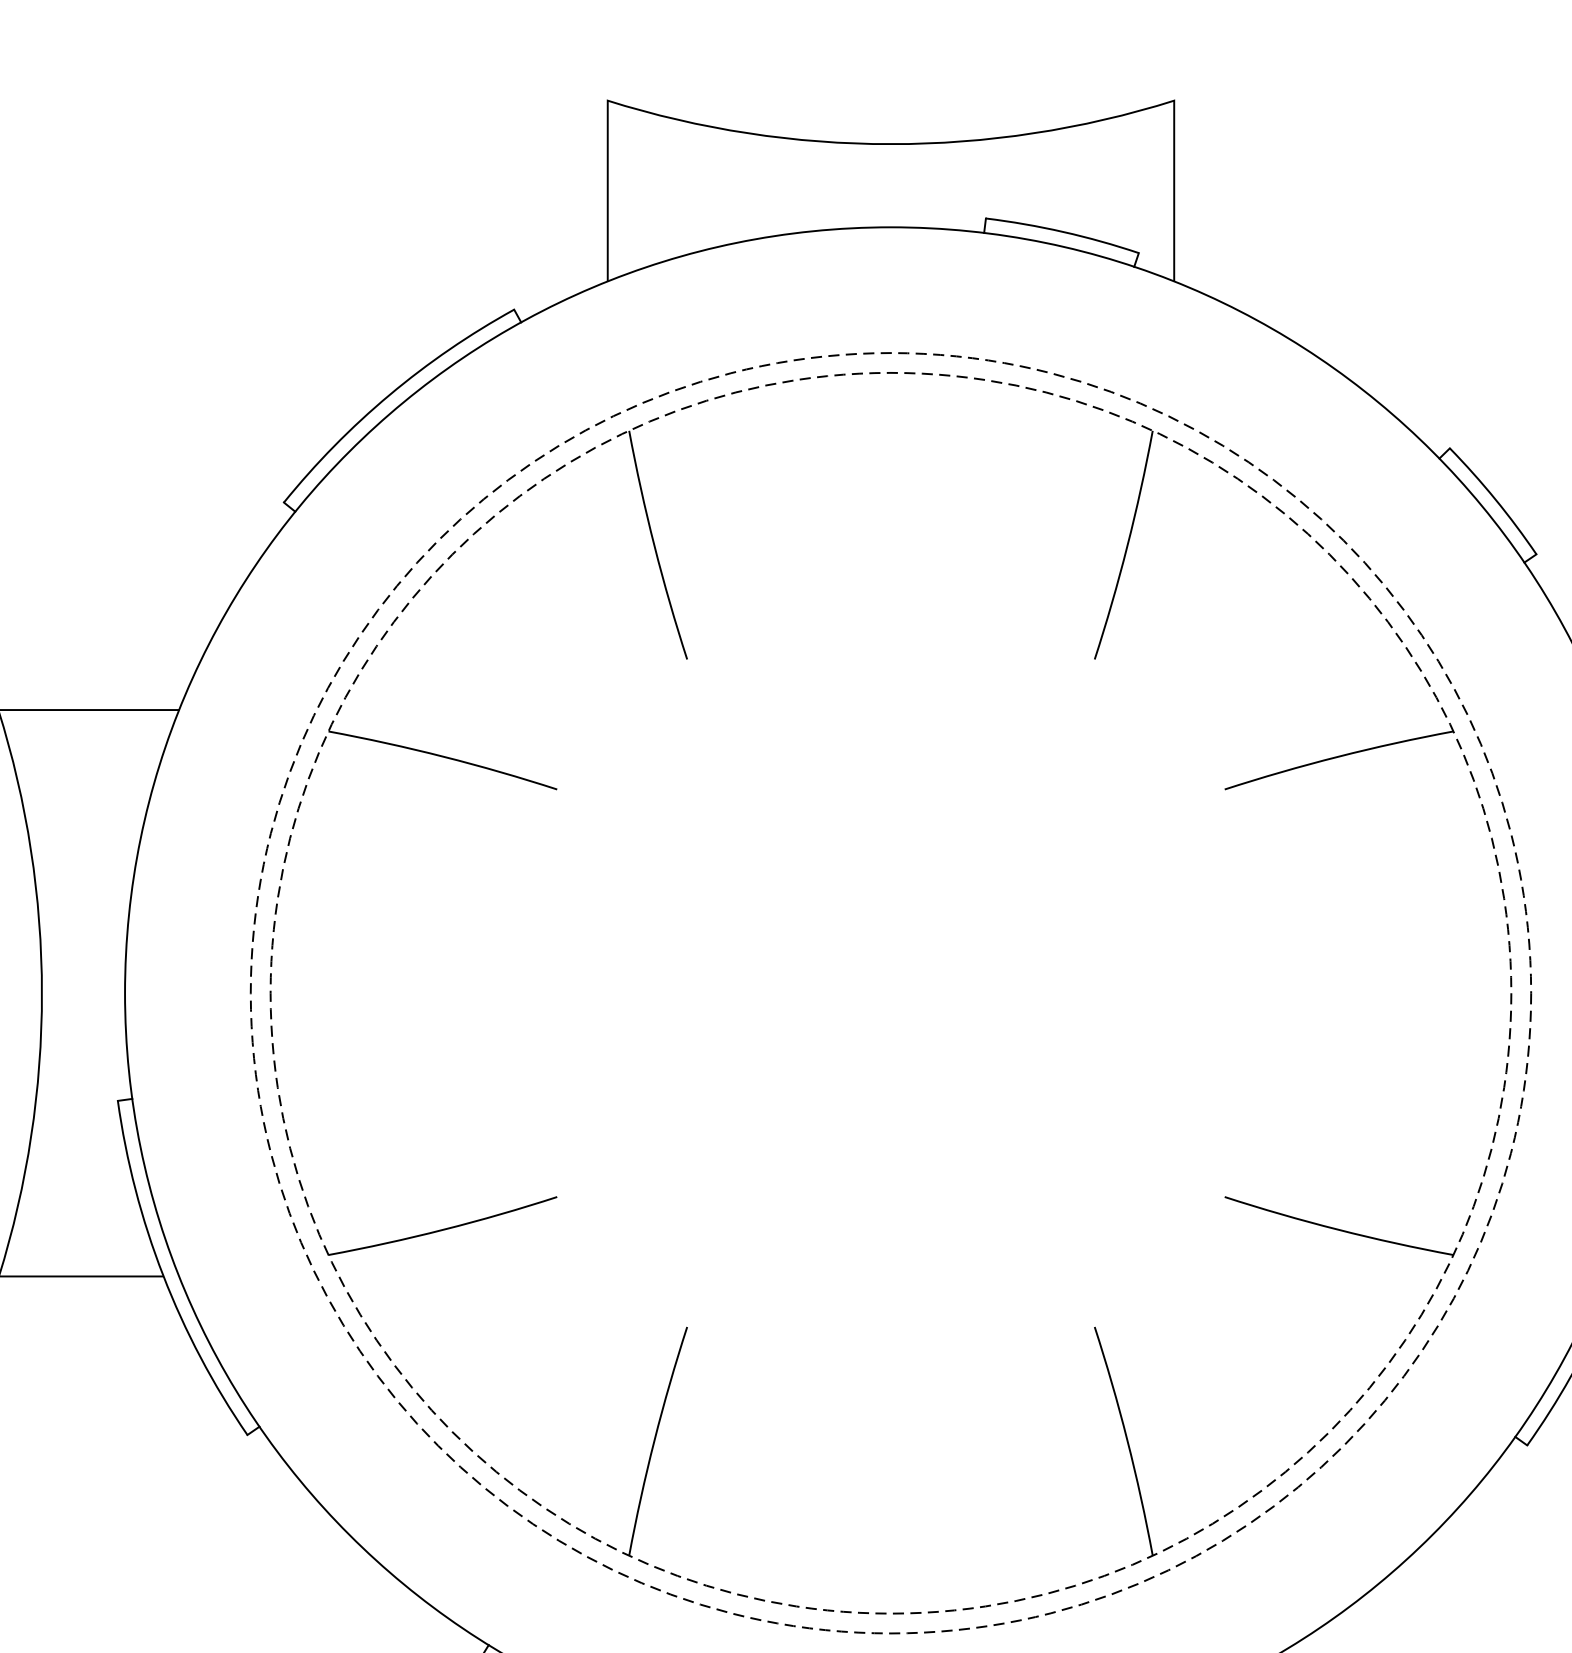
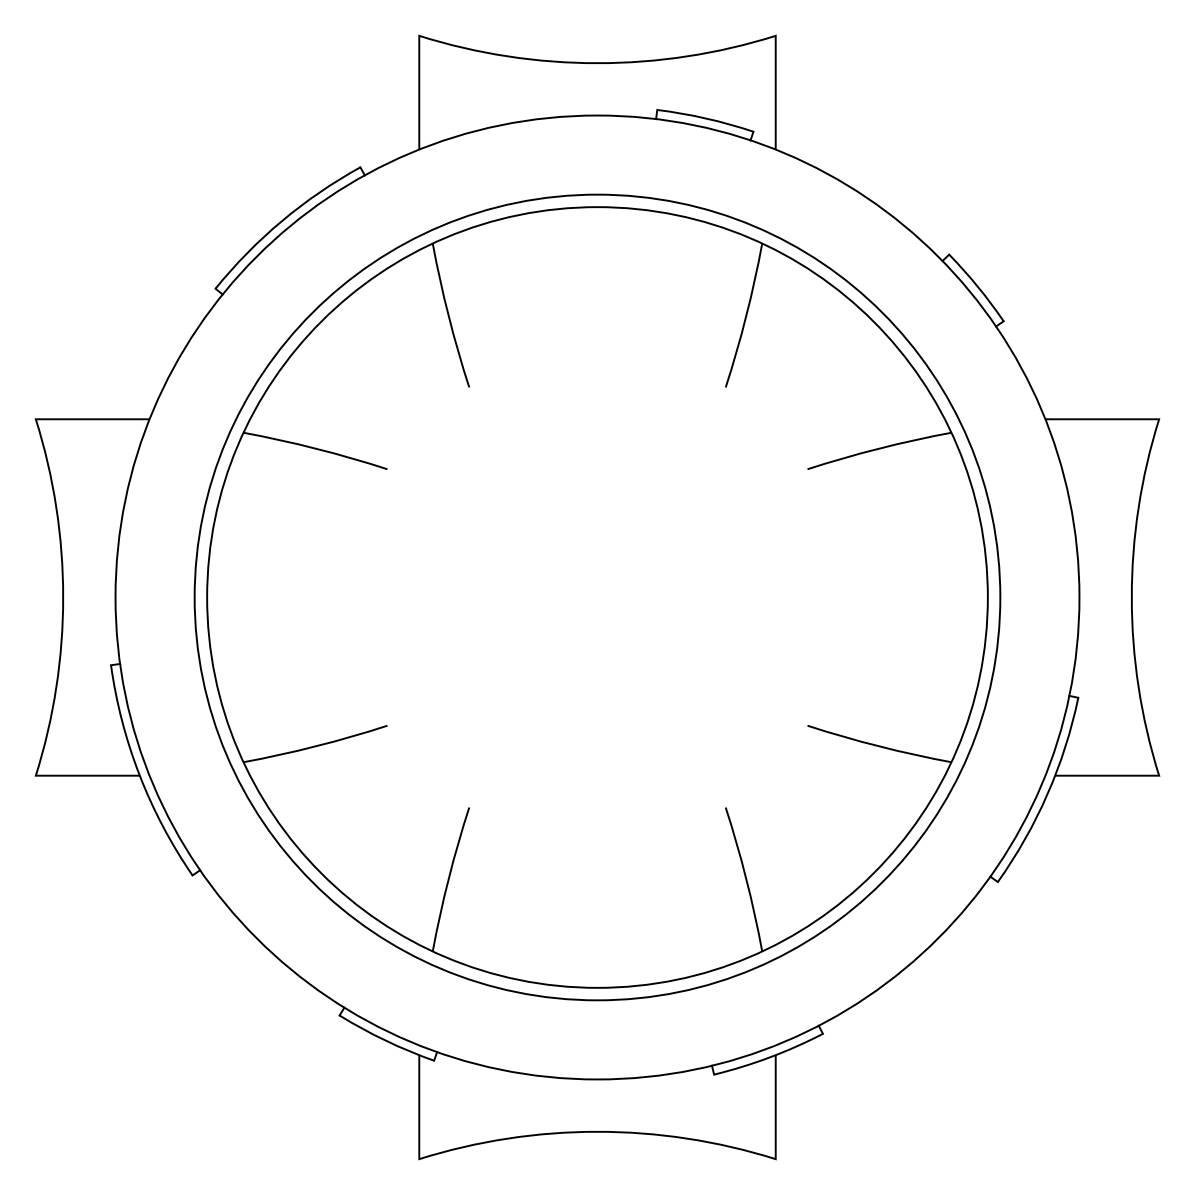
circle: (890, 993) -> (597, 597), dashed -> solid
circle: (890, 993) -> (597, 597), dashed -> solid

